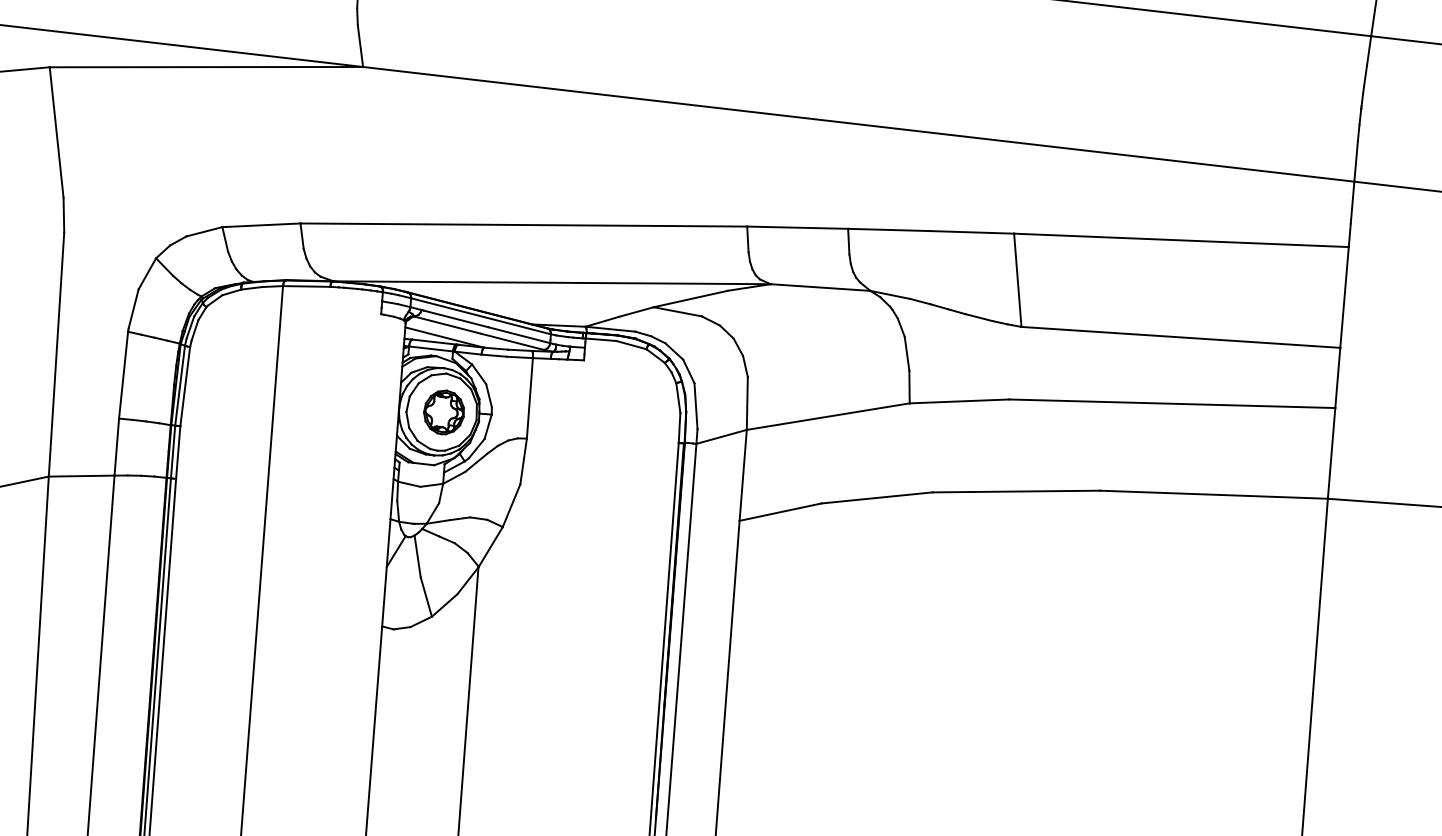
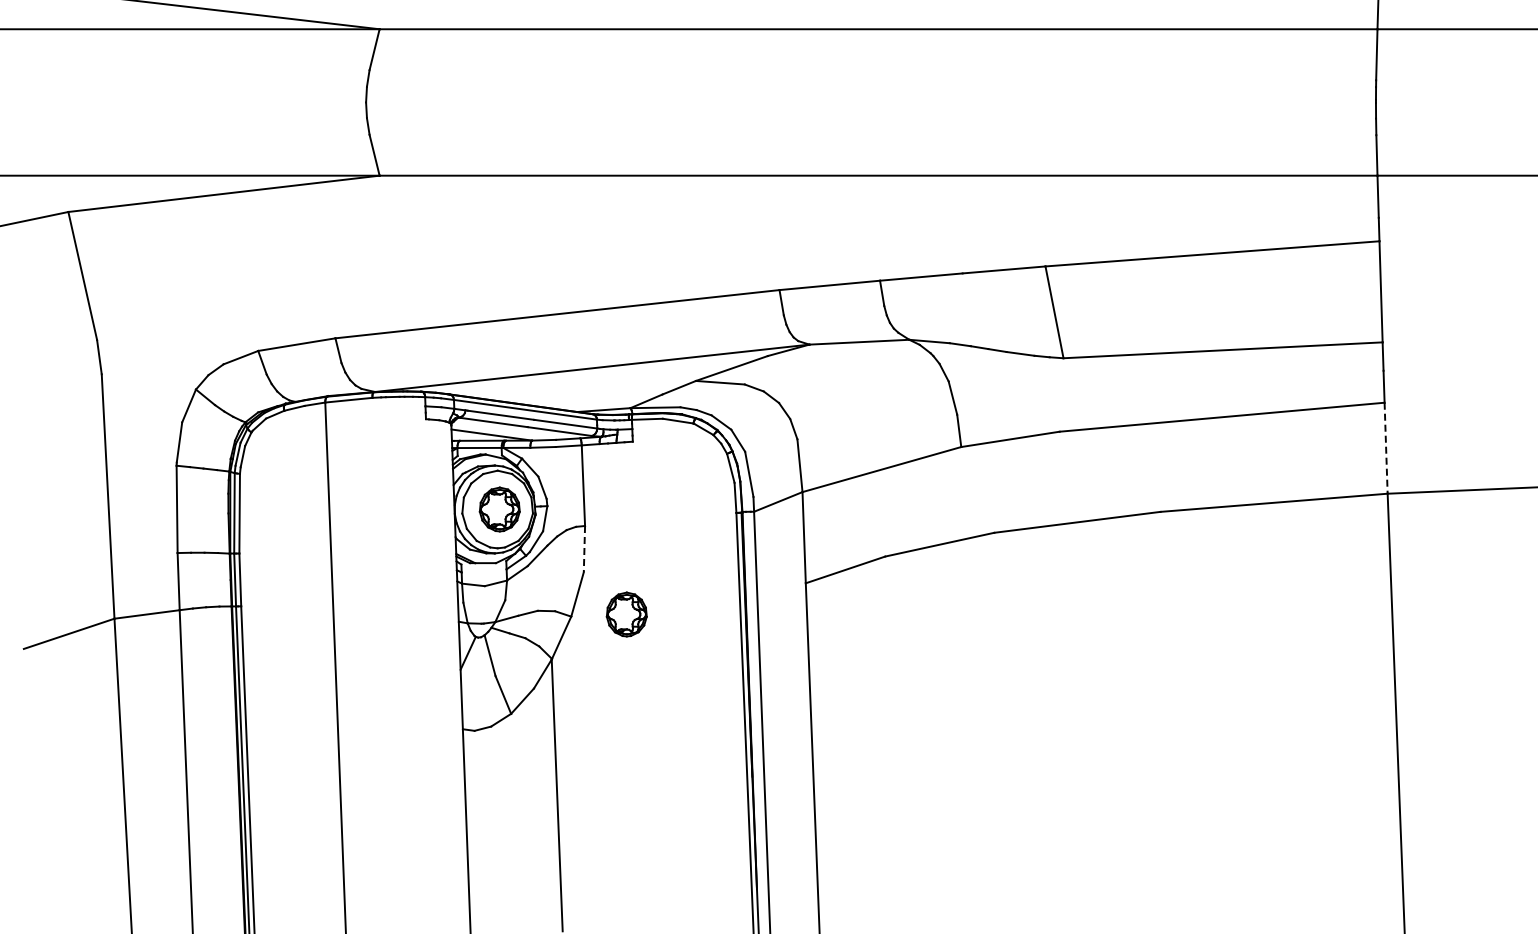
line: (1331, 453) -> (1386, 448), solid -> dashed
line: (523, 461) -> (584, 549), solid -> dashed
part: (557, 531) -> (626, 614), added

